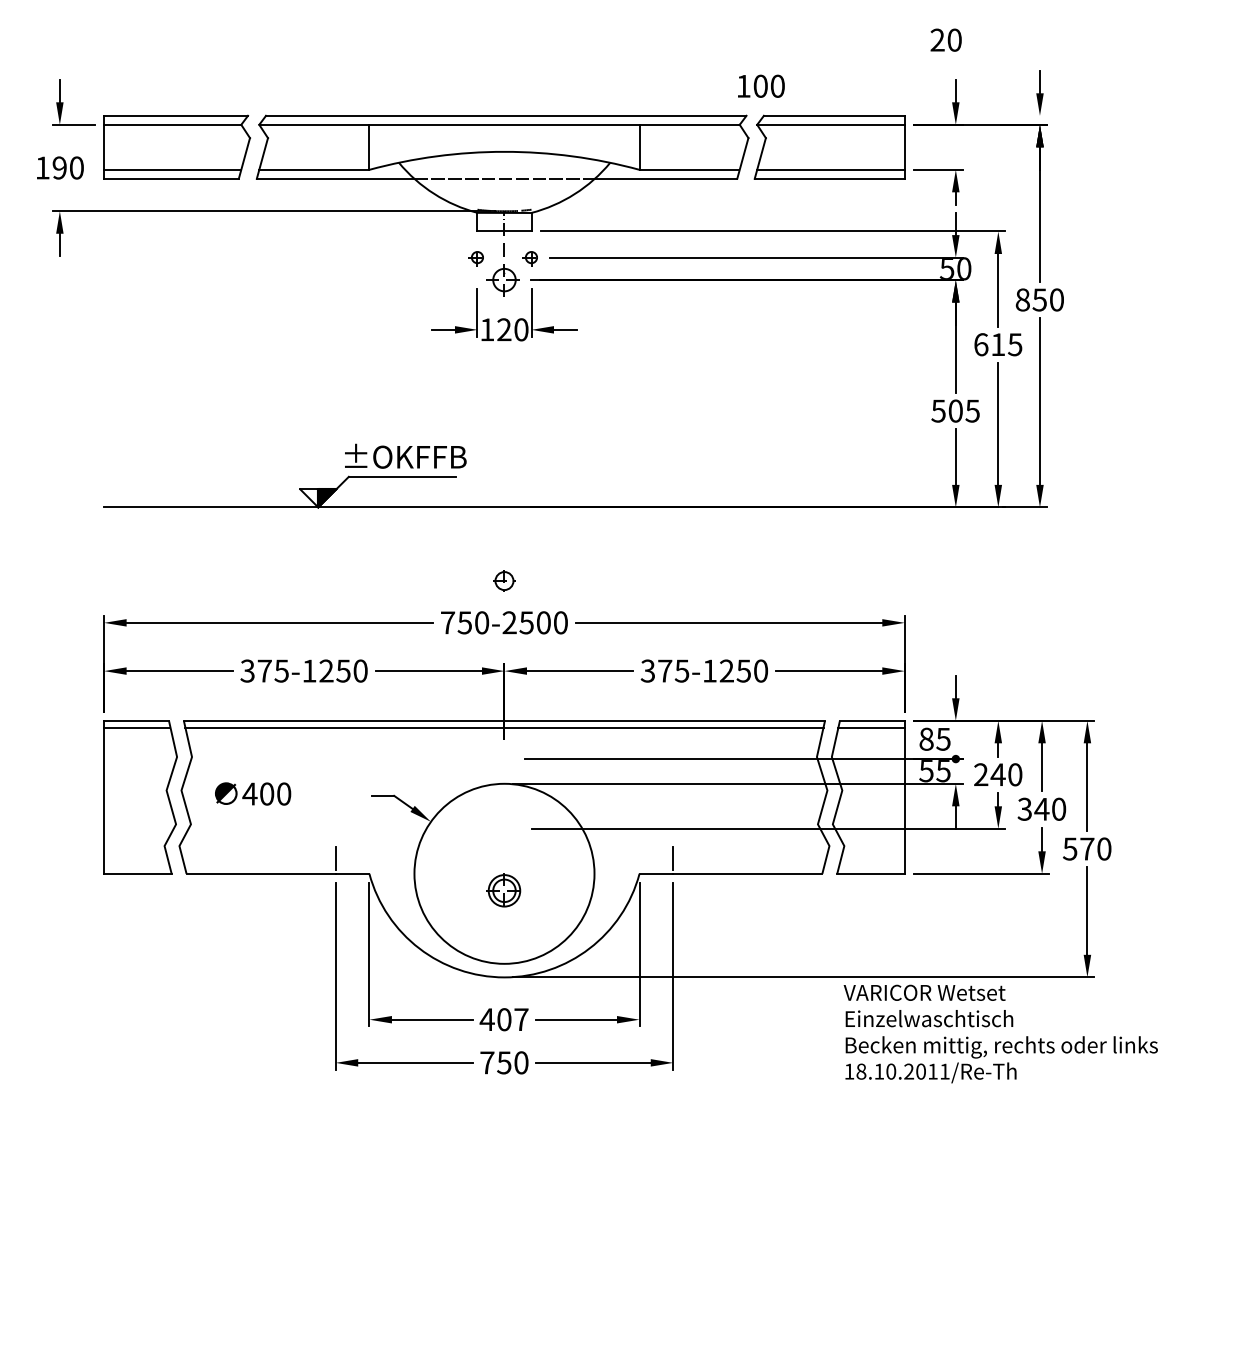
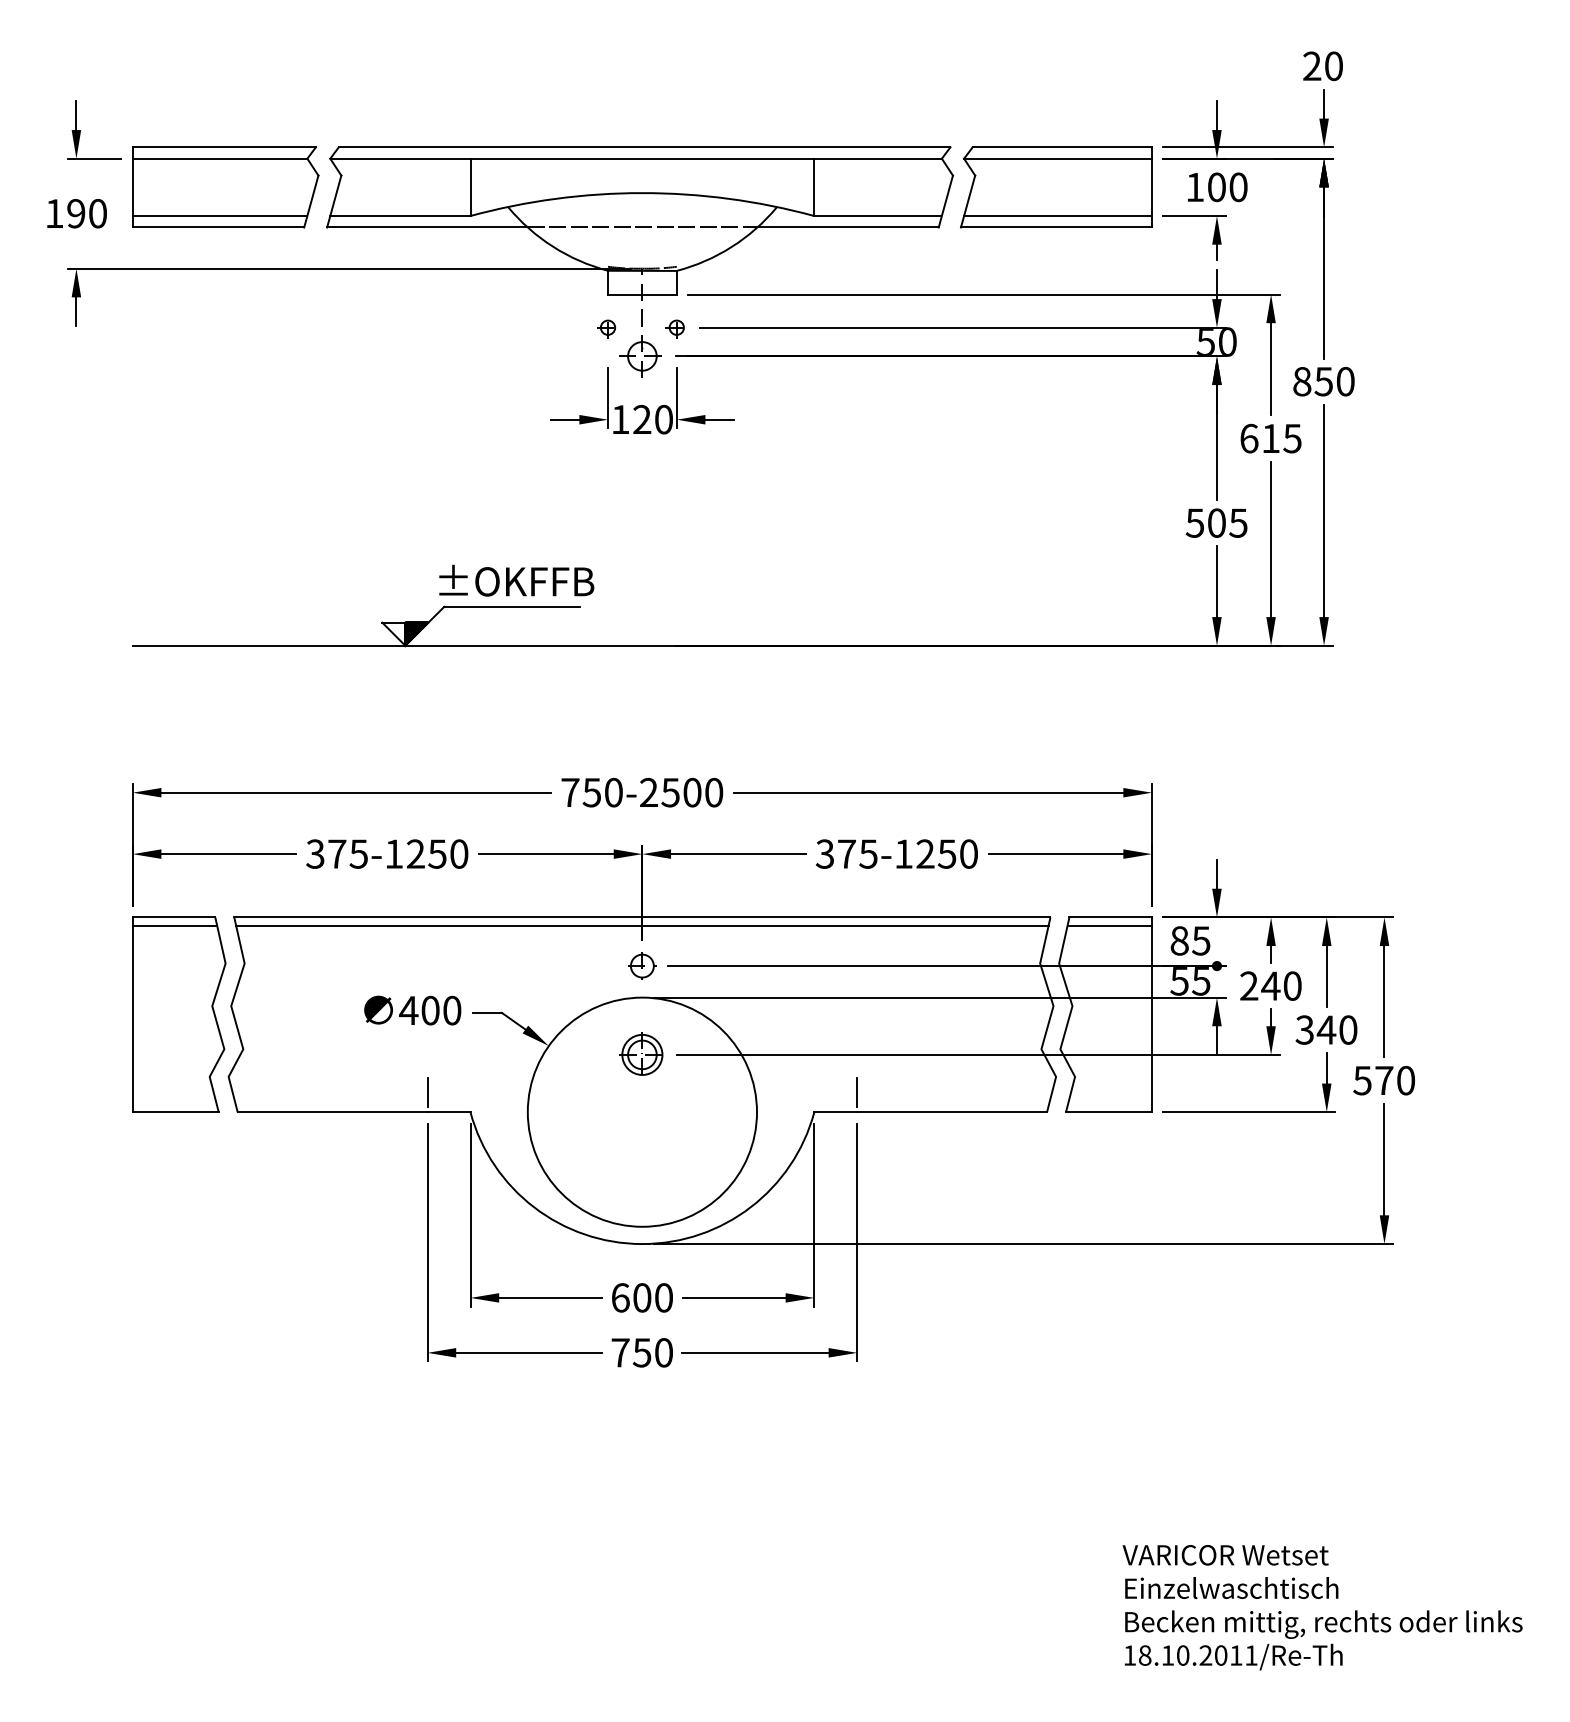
text: (945, 39) -> (1322, 65), moved
text: (761, 85) -> (1217, 186), moved
line: (979, 115) -> (1247, 146), added
part: (504, 580) -> (642, 965), moved
text: (253, 793) -> (413, 1009), moved
part: (503, 890) -> (641, 1054), moved
text: (503, 1019) -> (641, 1297), 407 -> 600
text: (1000, 1033) -> (1322, 1606), moved

